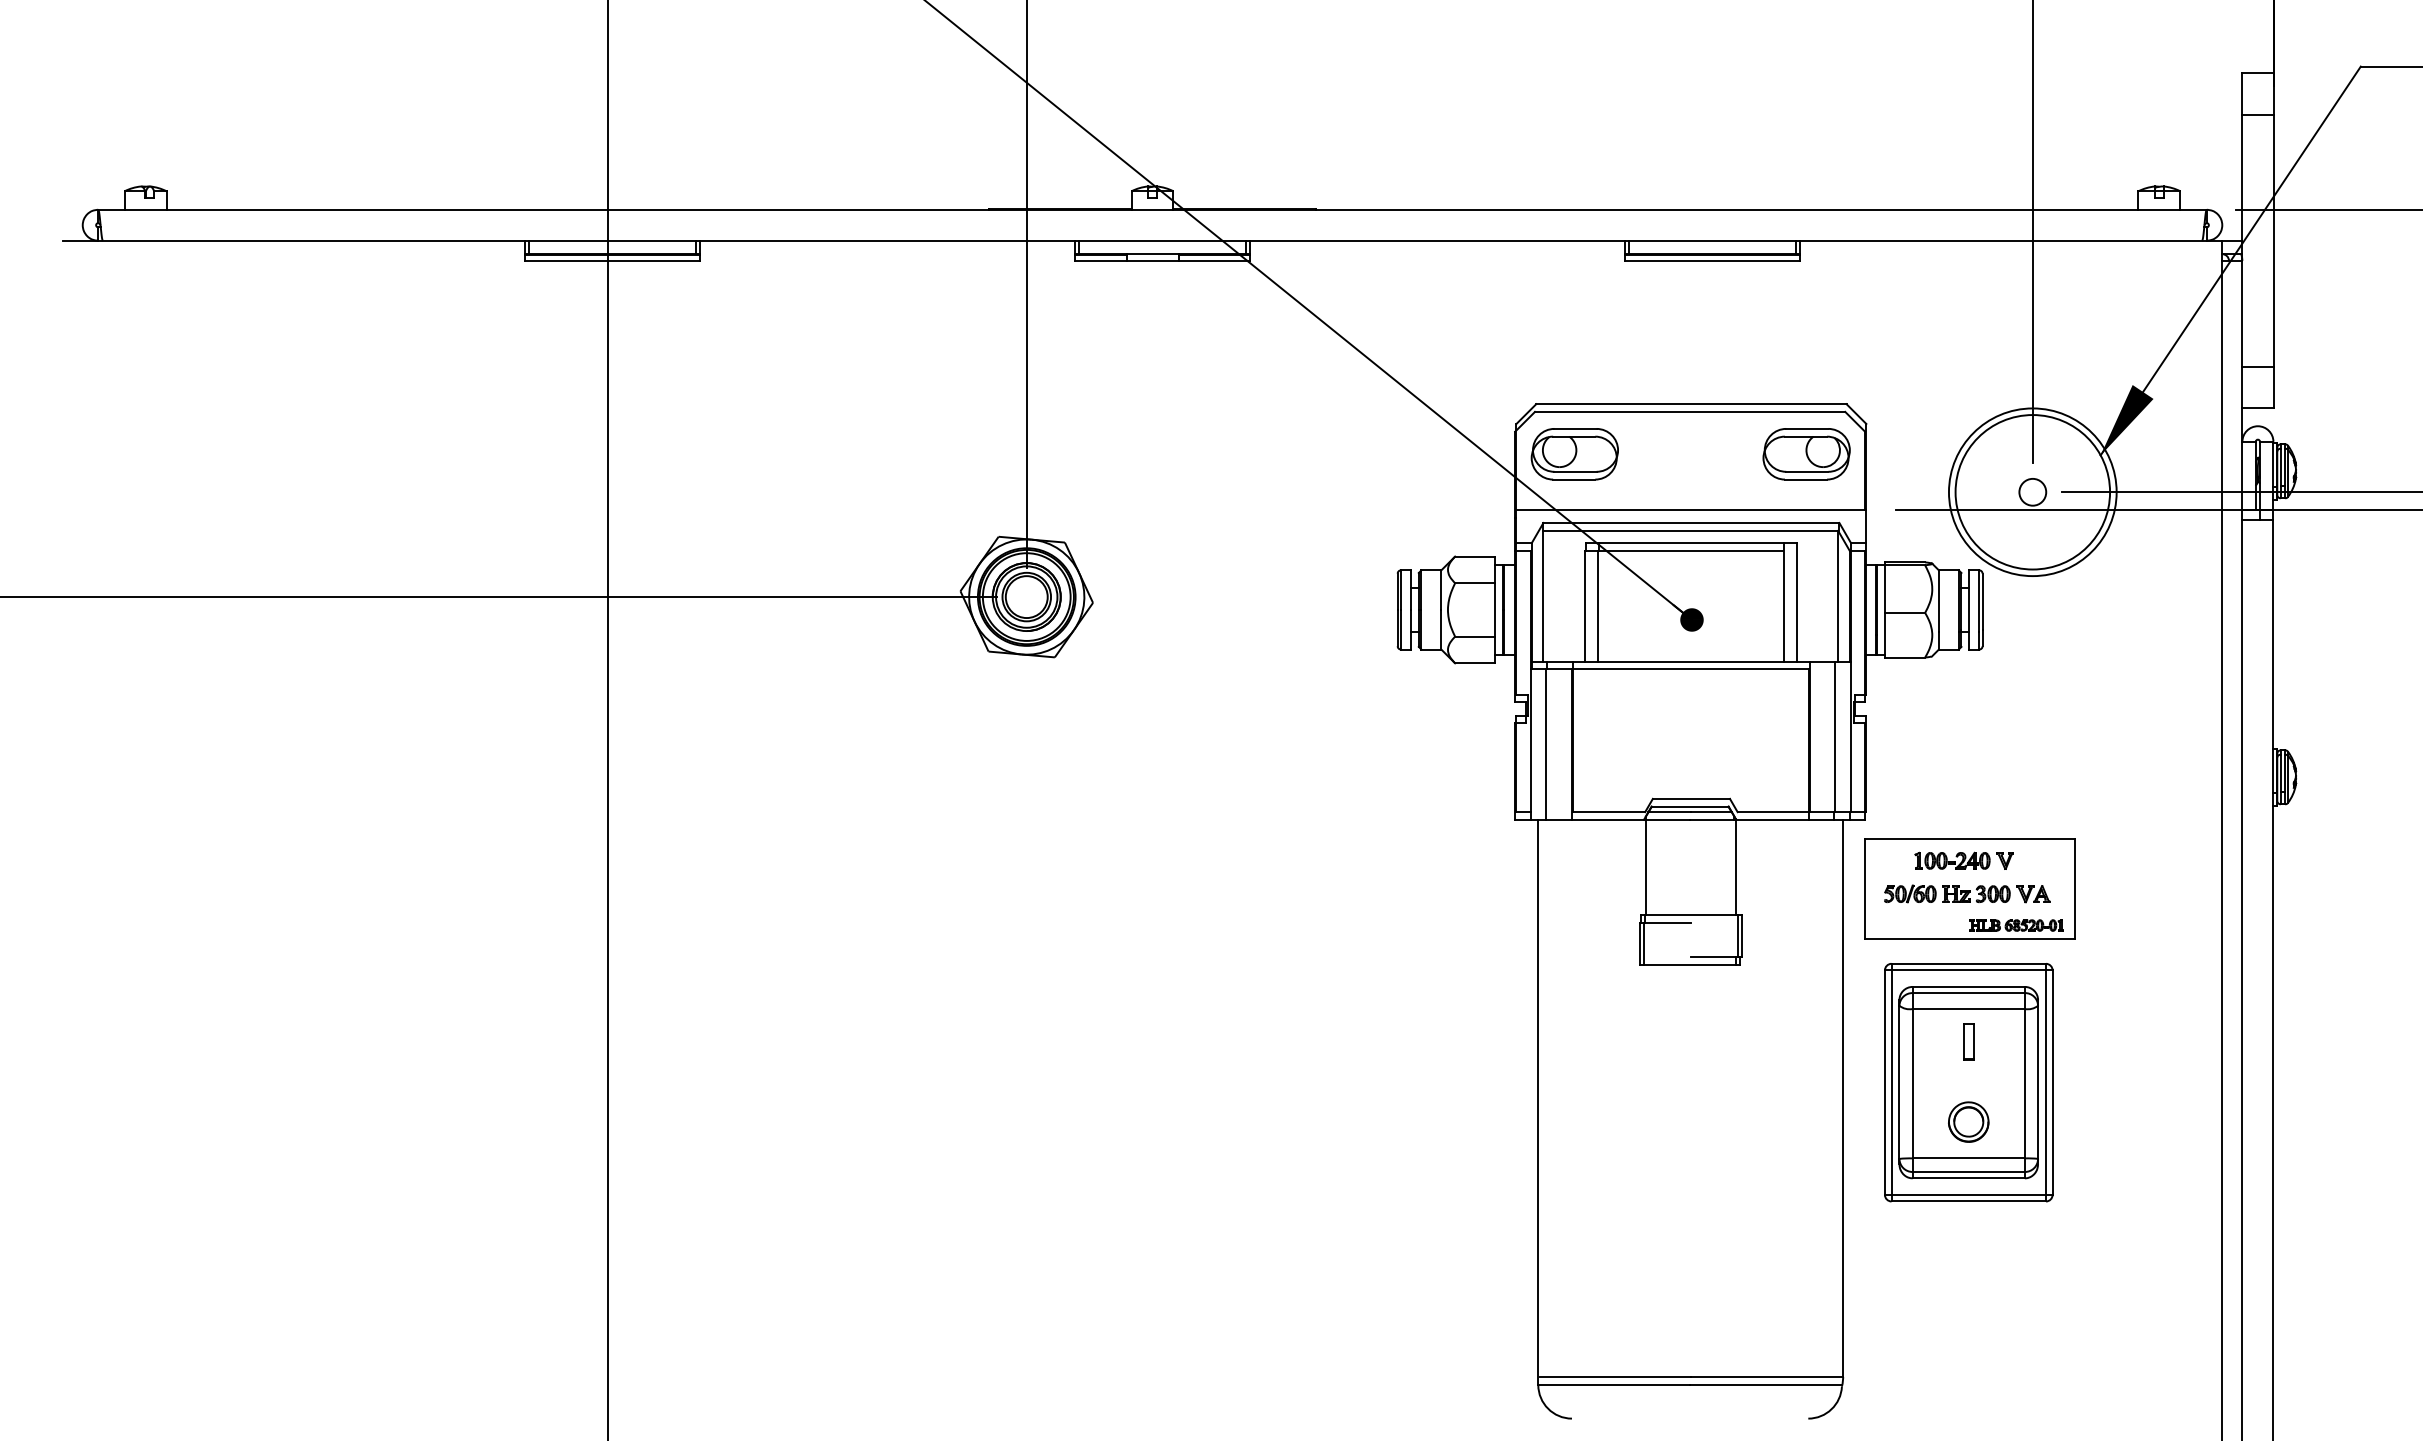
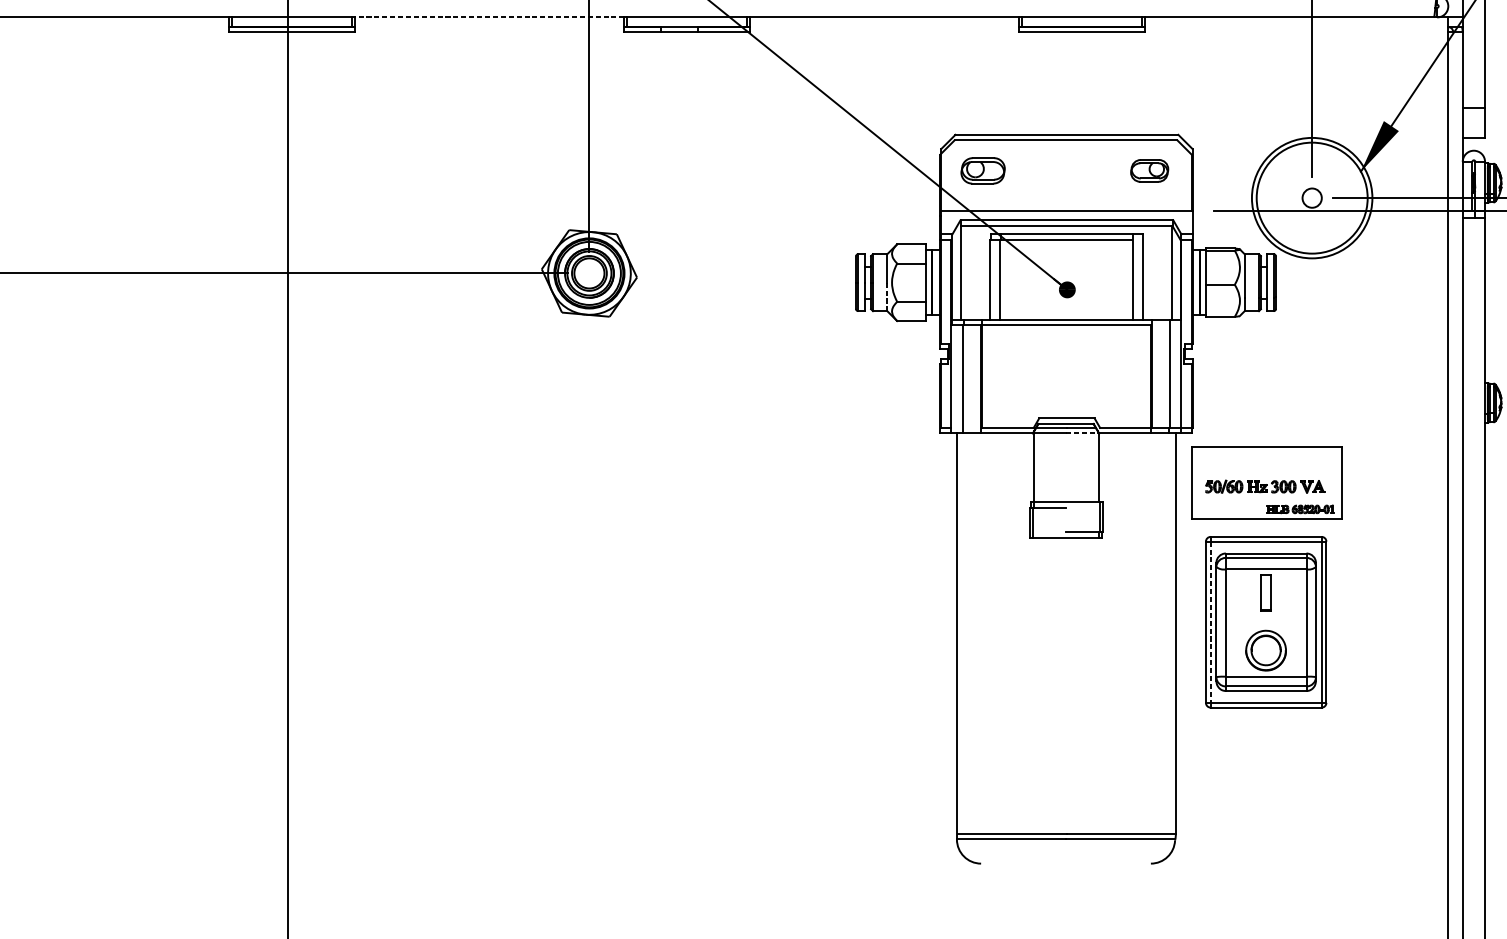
line: (887, 240) -> (489, 17), solid -> dashed
part: (1574, 454) -> (982, 171), size x0.7
part: (1806, 454) -> (1149, 171), size x0.6
line: (1441, 629) -> (887, 296), solid -> dashed
line: (1712, 819) -> (1082, 433), solid -> dashed
part: (1963, 860) -> (1262, 462), removed
part: (1968, 1041) -> (1265, 592), size x1.4
line: (1891, 1083) -> (1210, 622), solid -> dashed
part: (1968, 1121) -> (1265, 650), size x1.4

